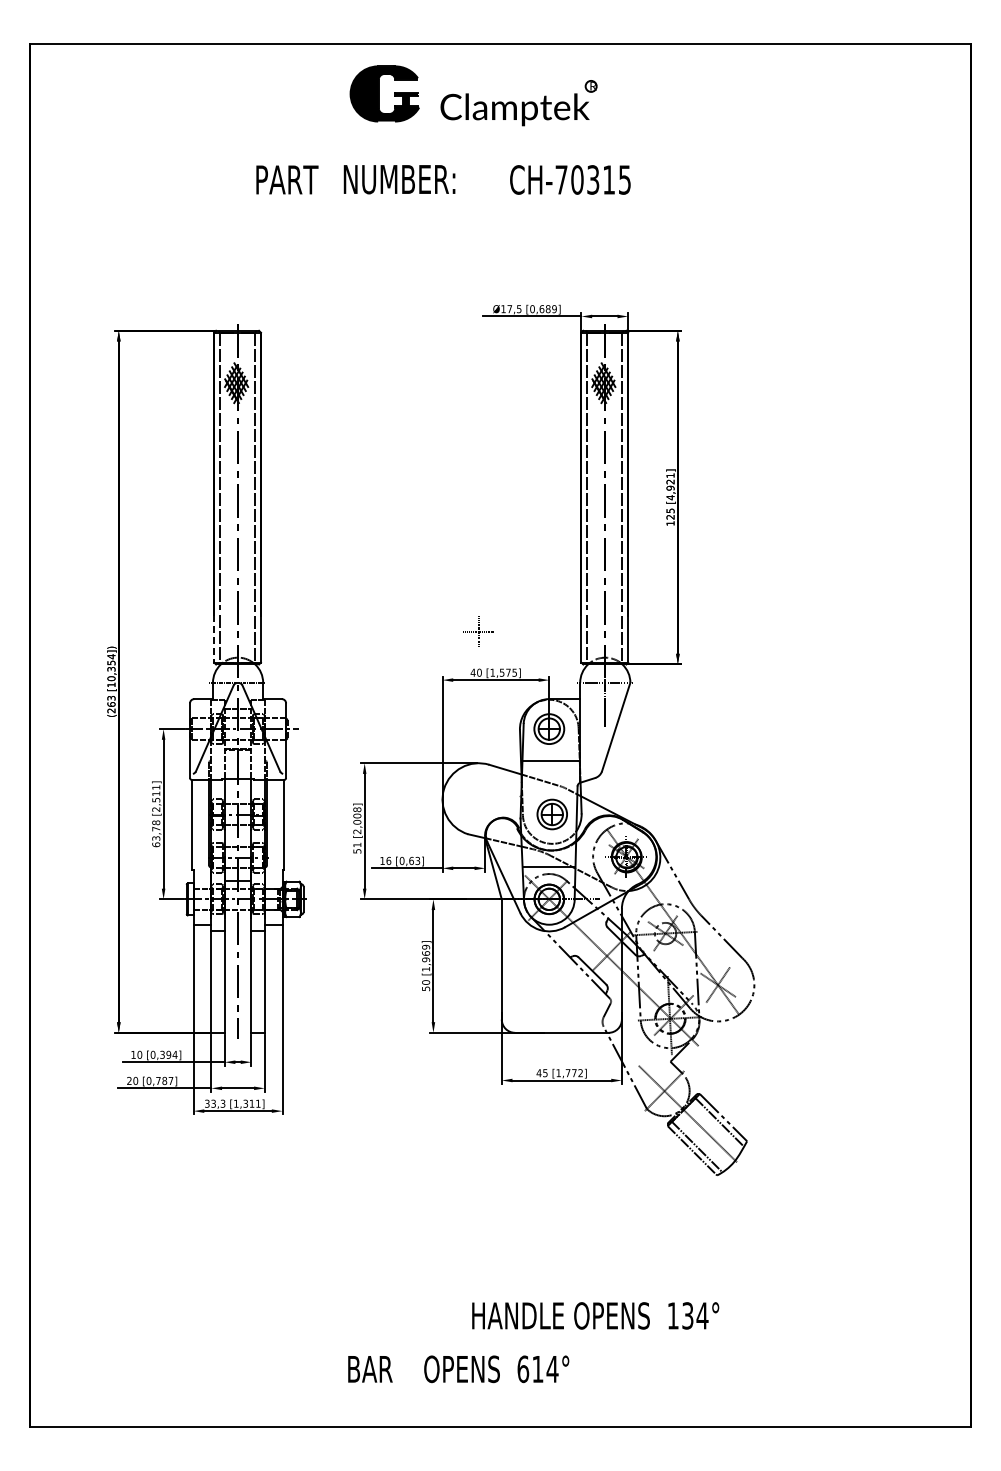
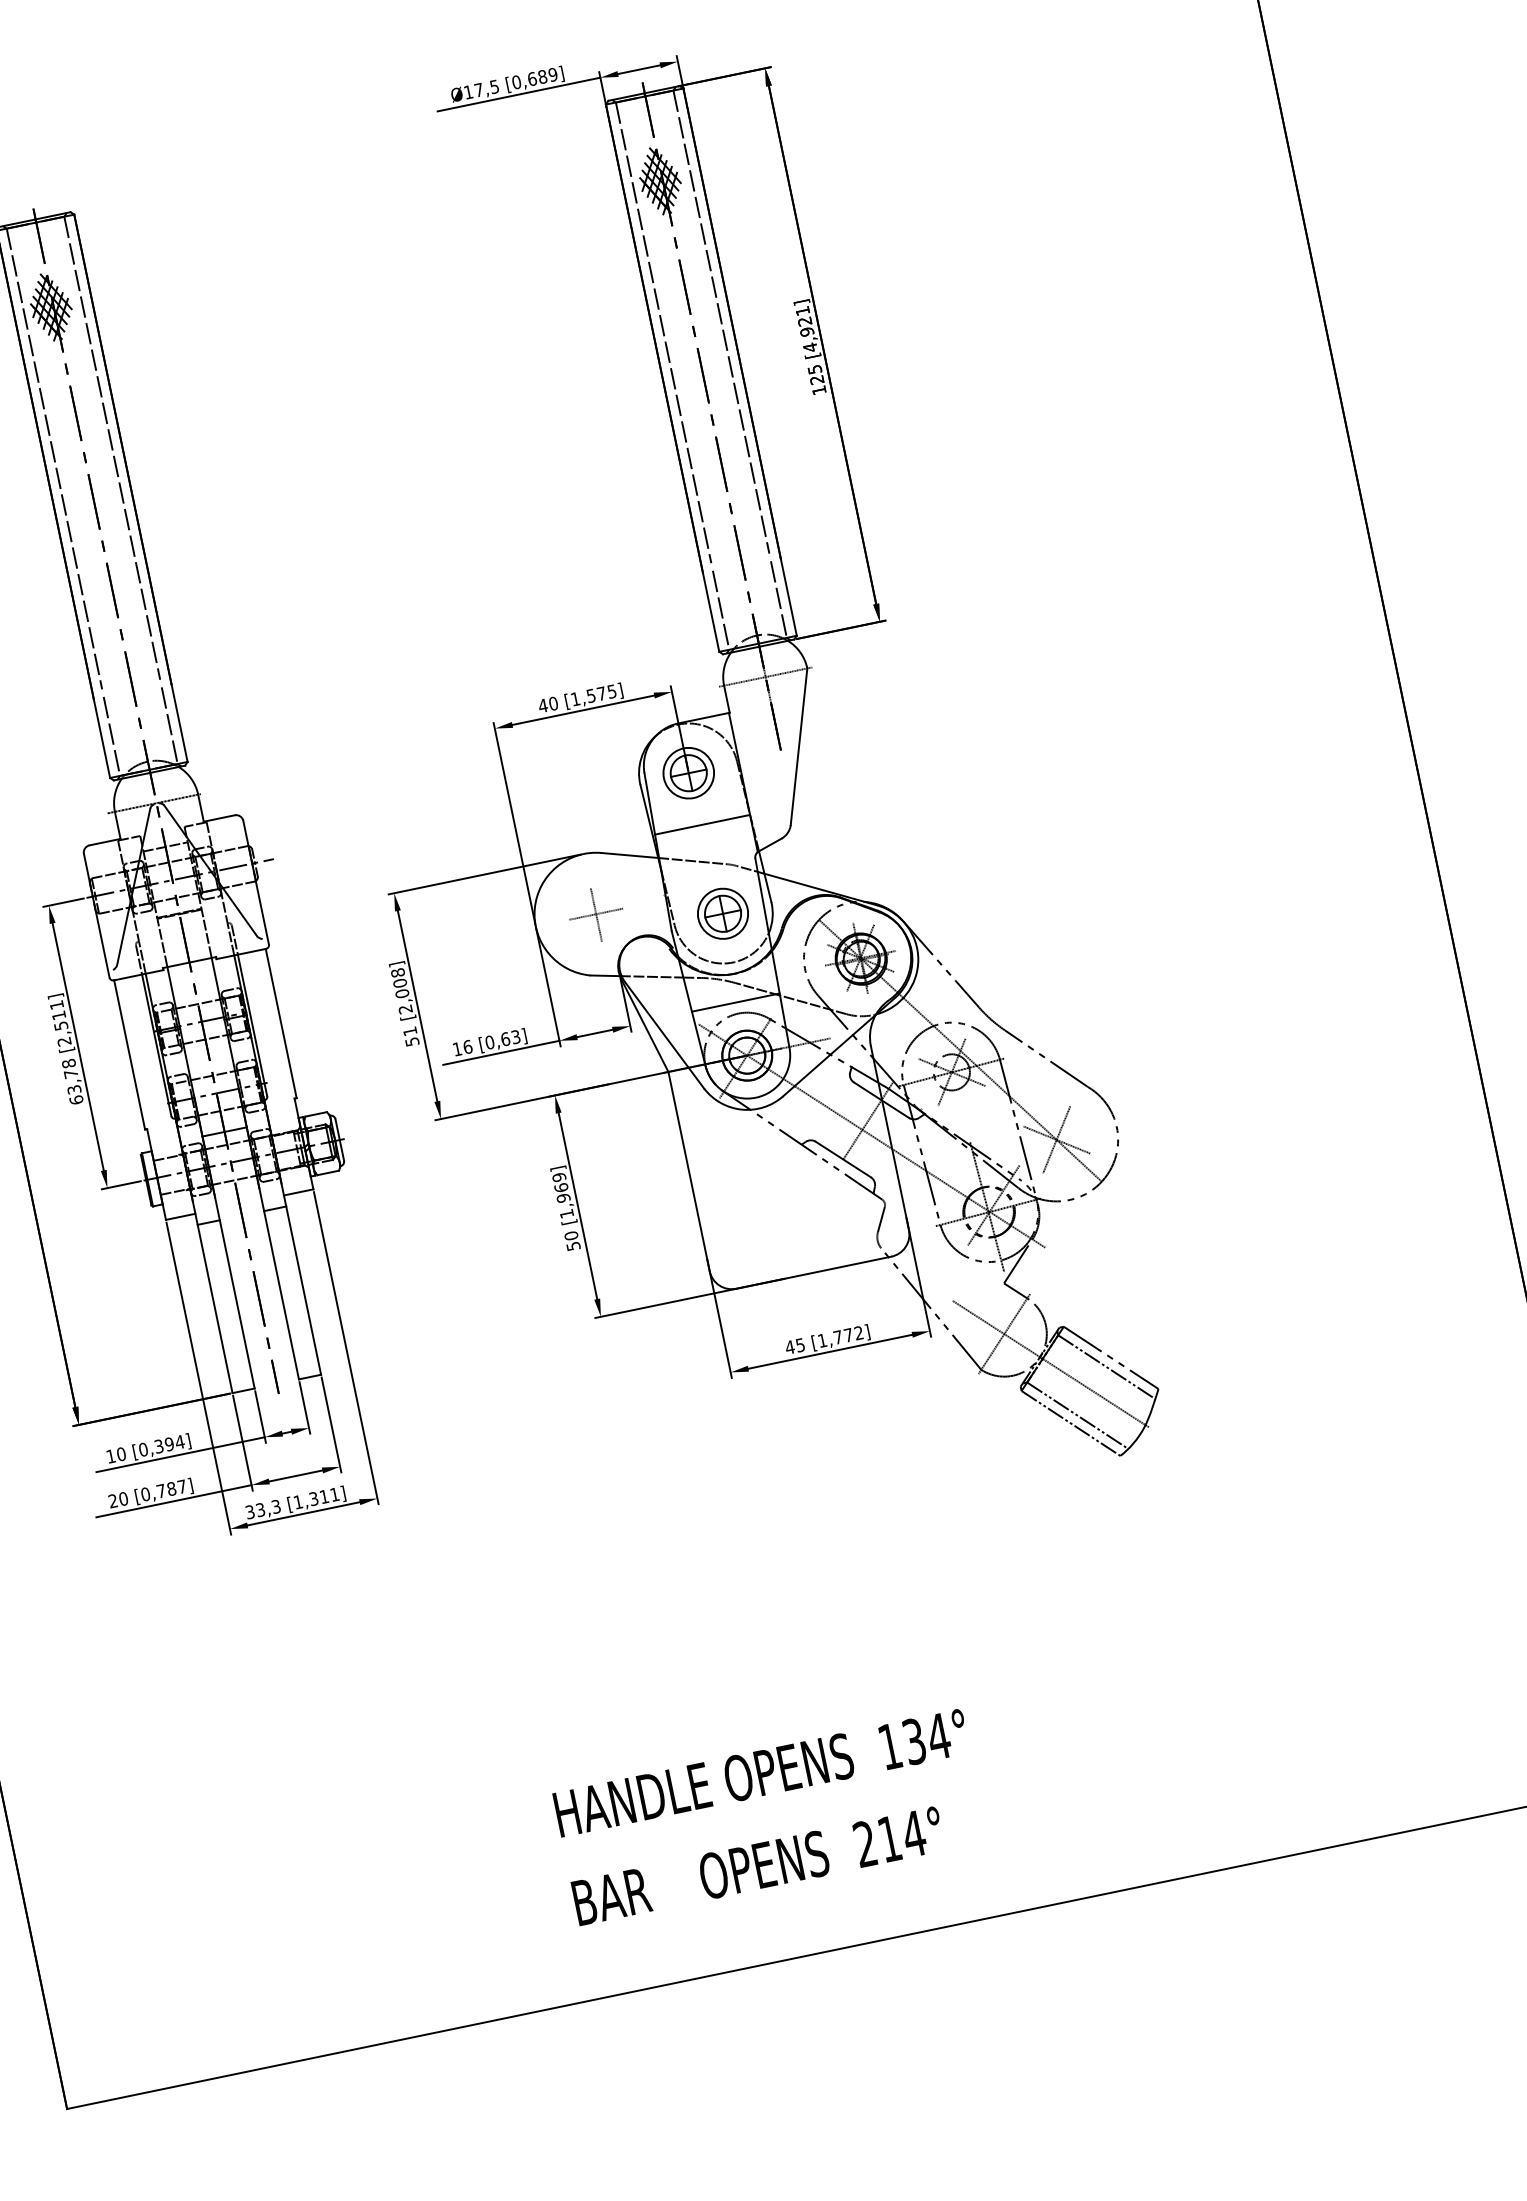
part: (478, 631) -> (595, 914), moved
line: (214, 638) -> (102, 737), dashed -> solid
text: (595, 1315) -> (761, 1772), moved
text: (523, 1369) -> (865, 1844), 614° -> 214°

